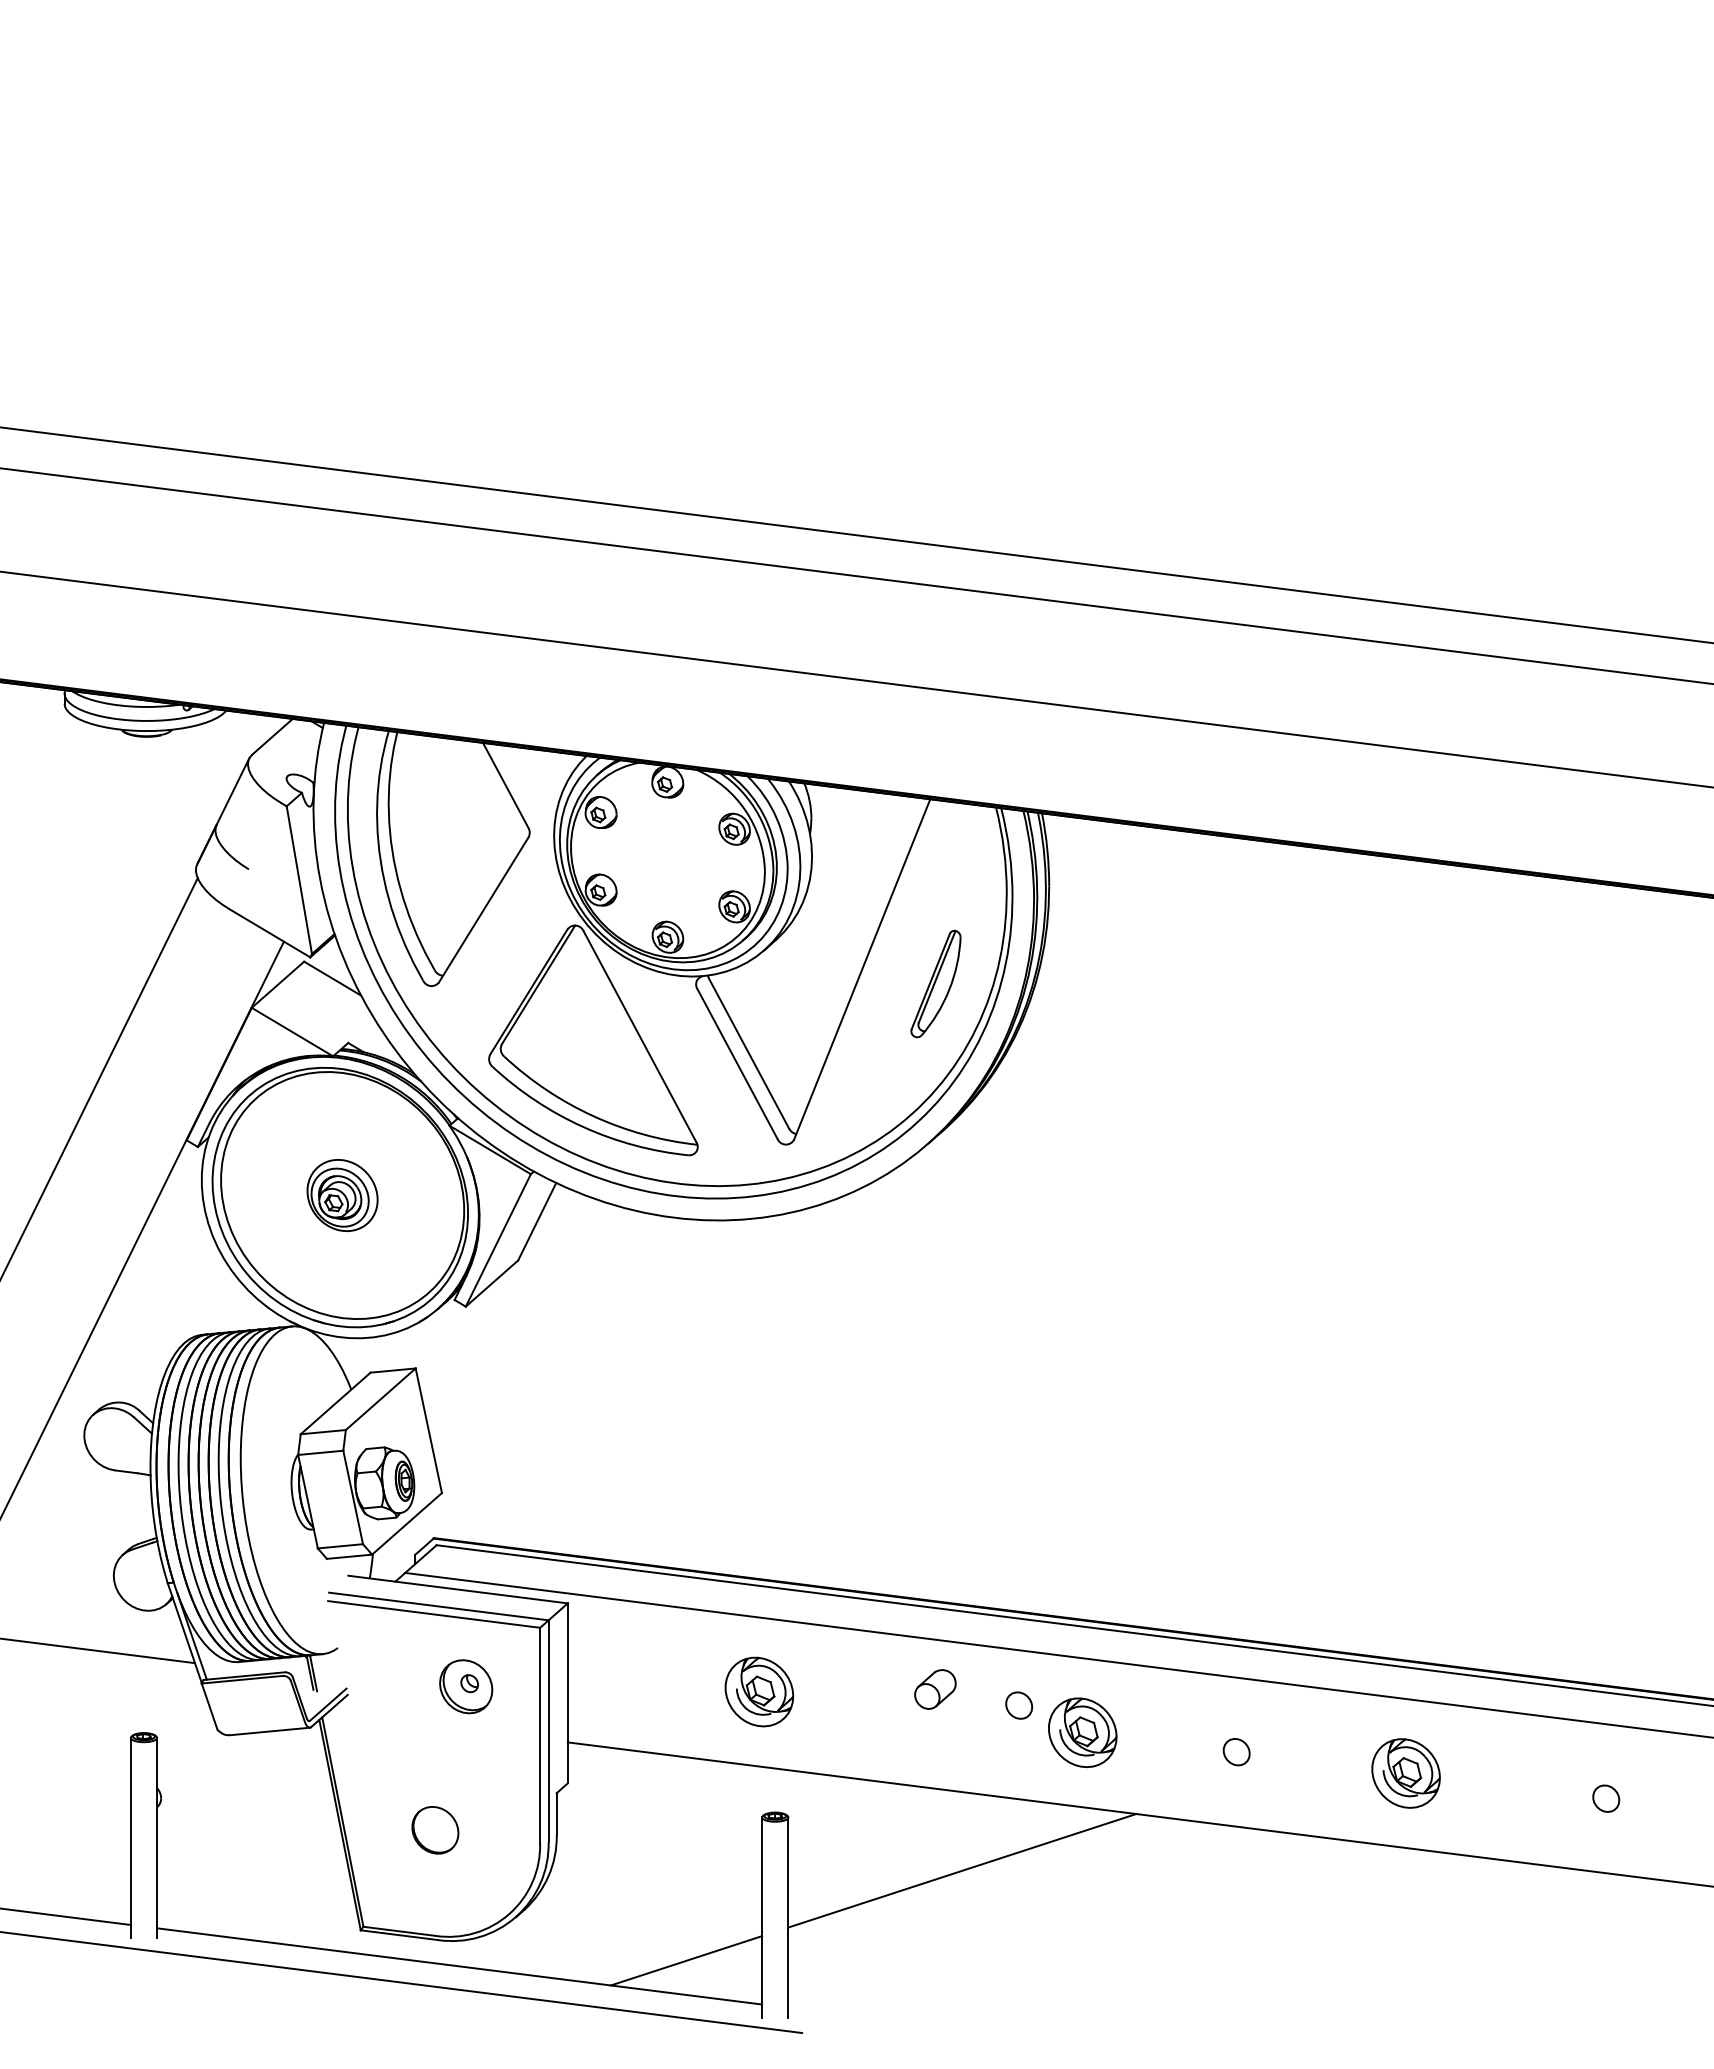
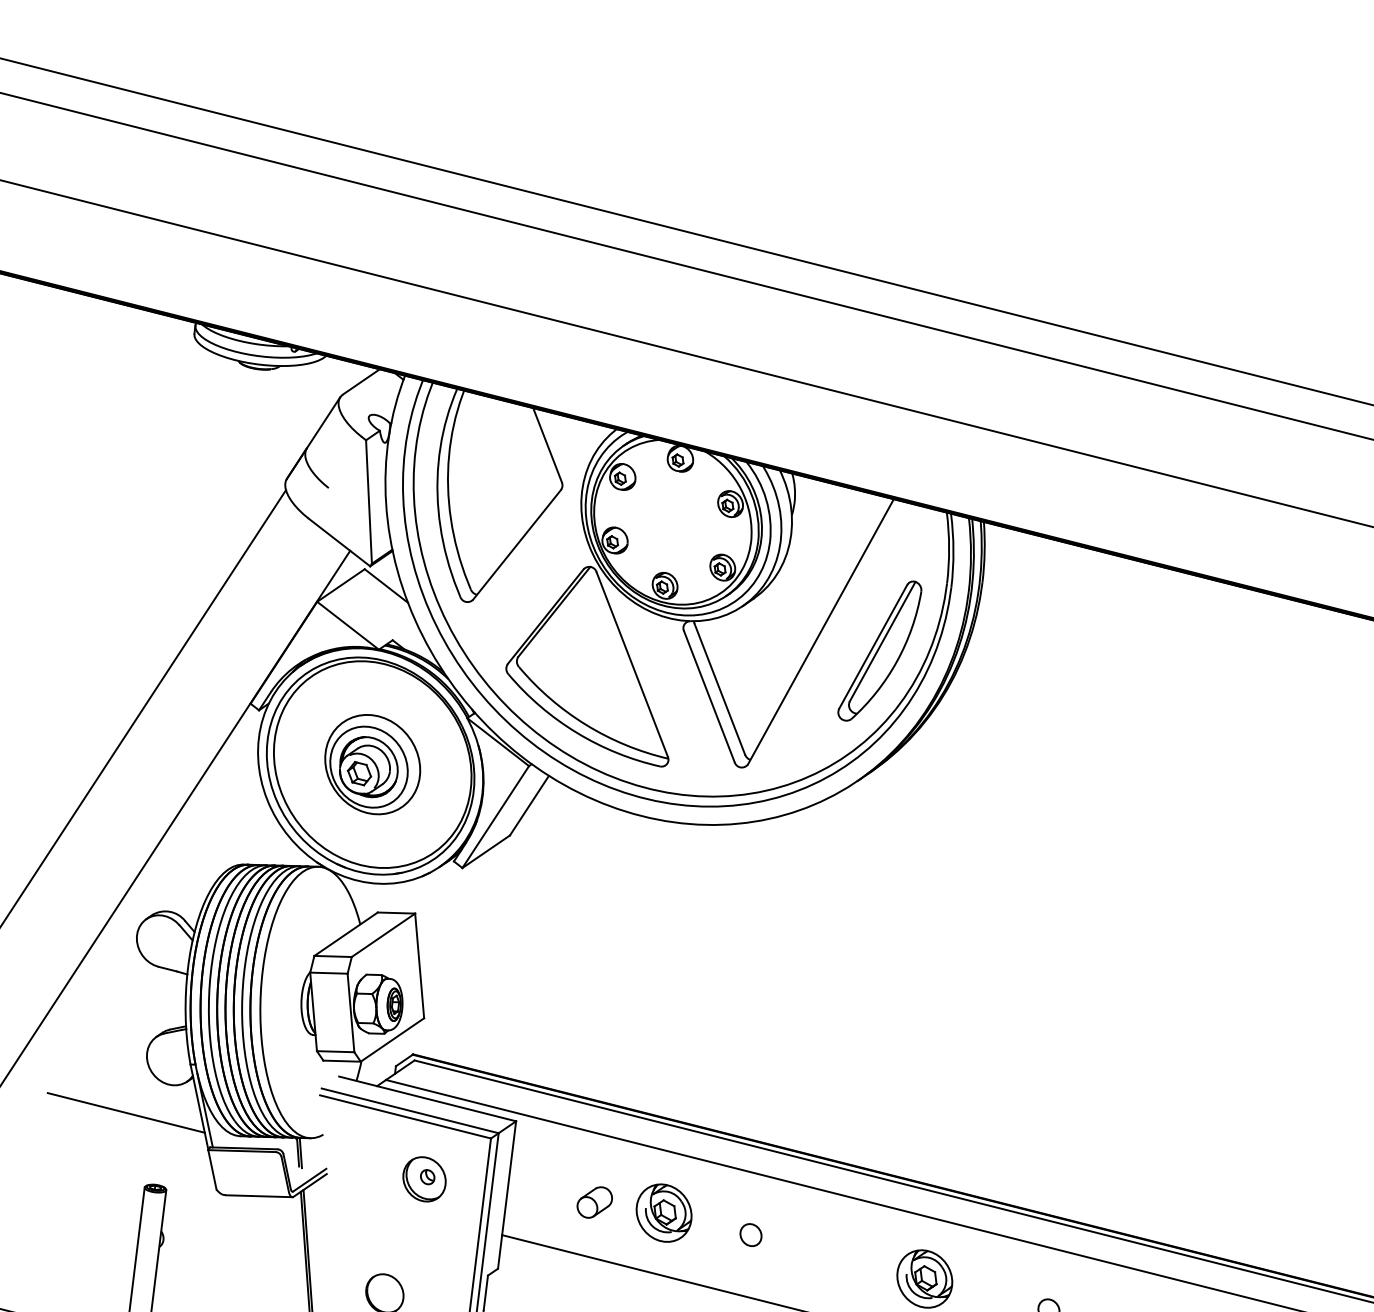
part: (935, 983) -> (879, 650), size x1.67
part: (342, 1195) -> (372, 764), size x1.67
part: (935, 1689) -> (594, 1202), moved
part: (1019, 1705) -> (751, 1235), moved

